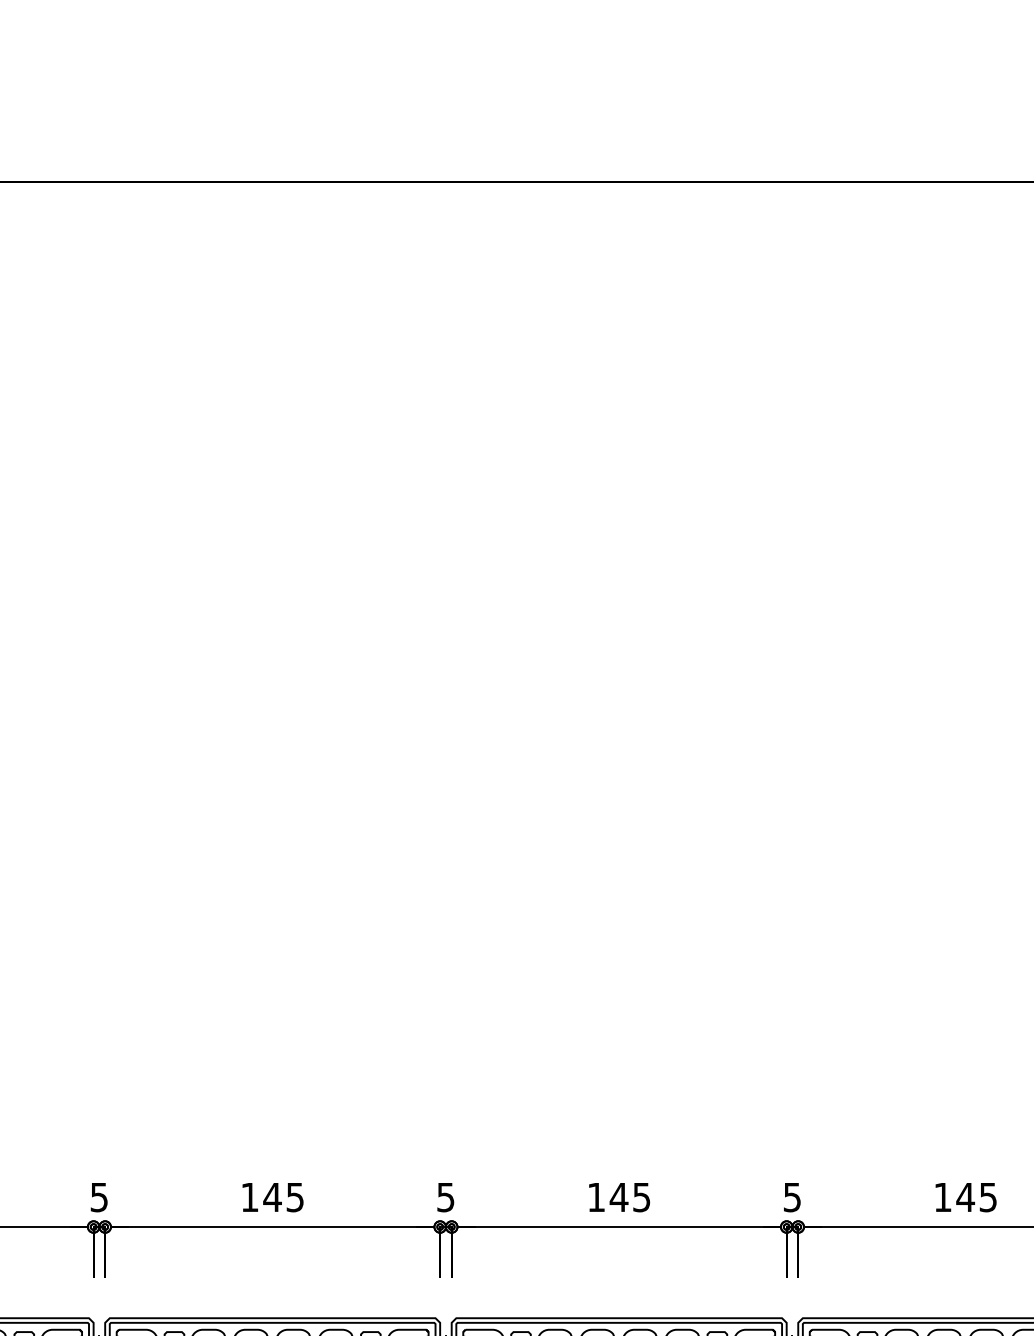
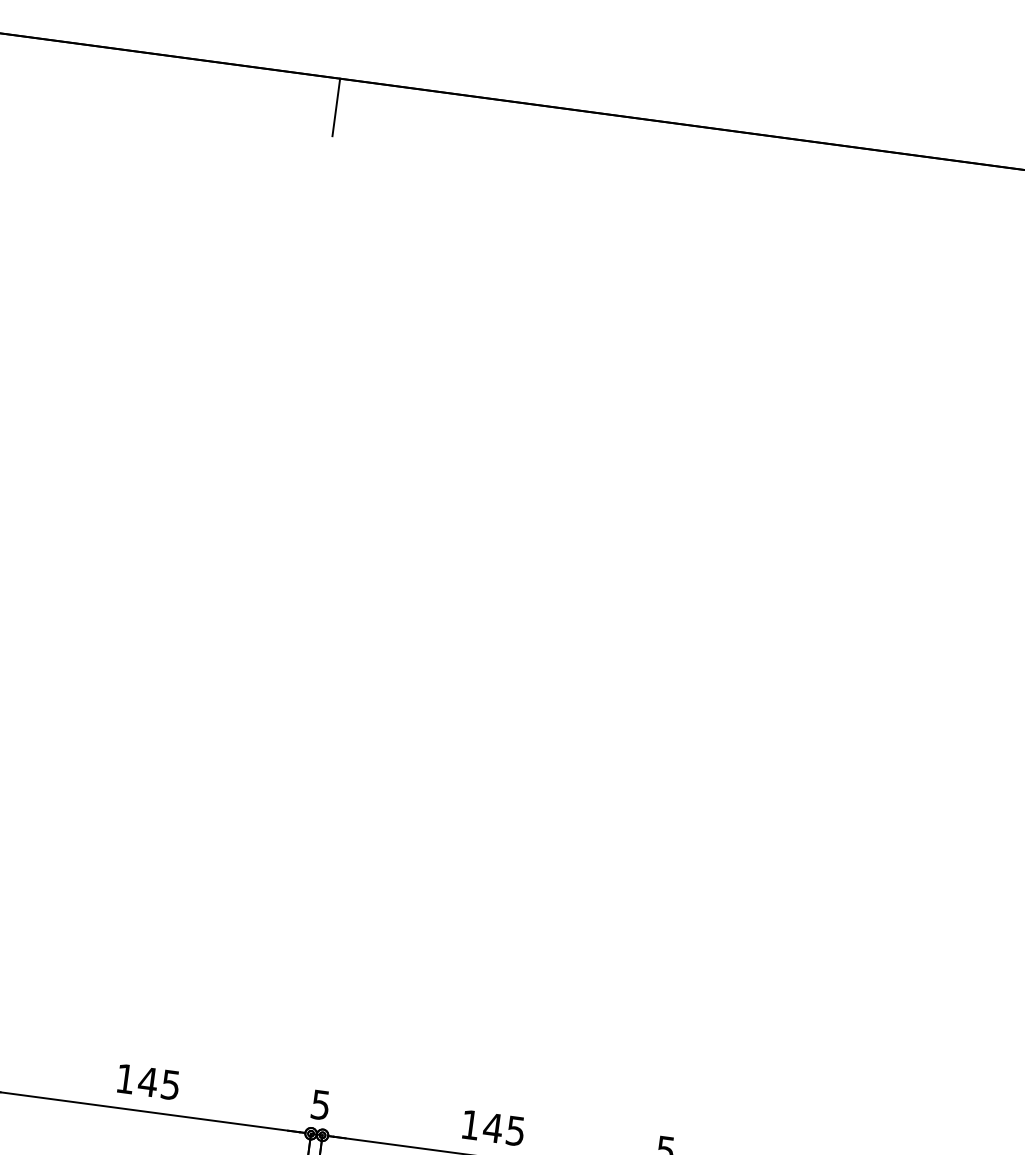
line: (329, 210) -> (335, 107), added

